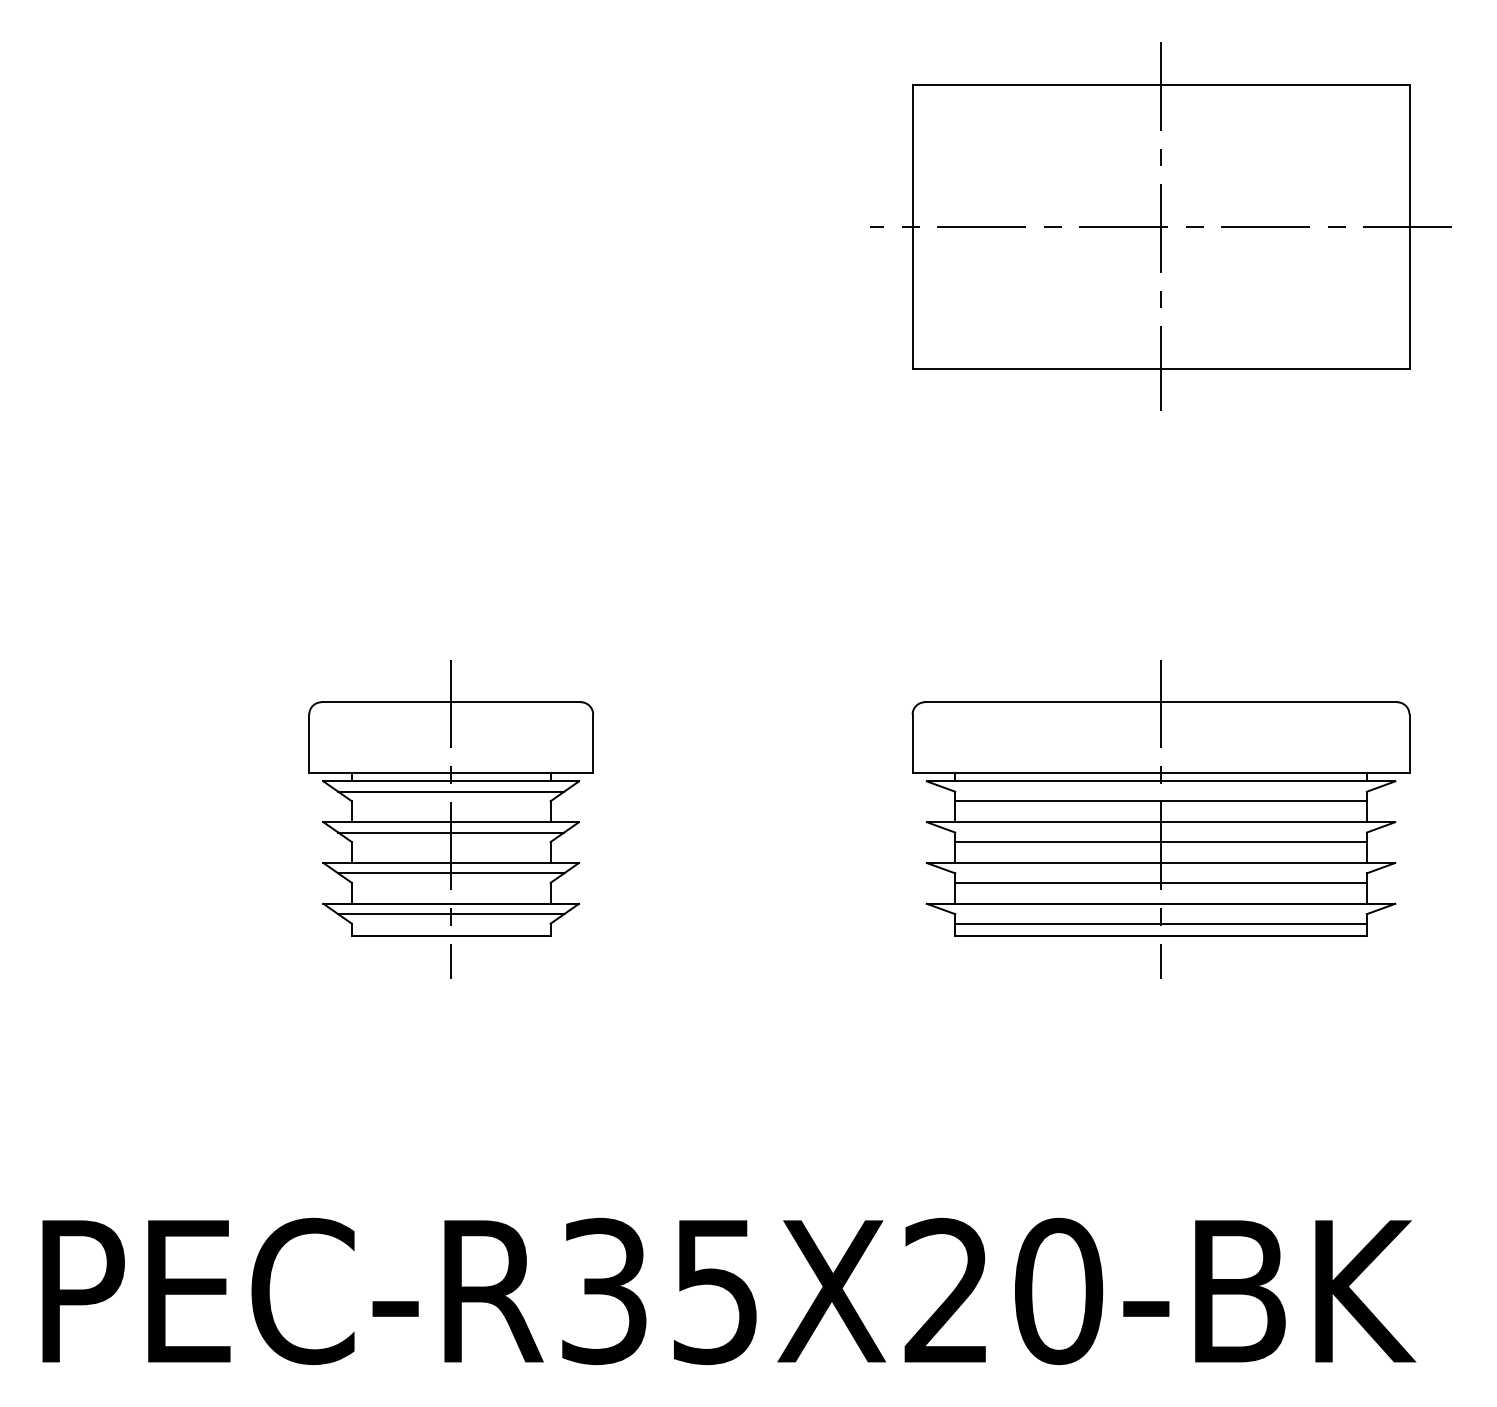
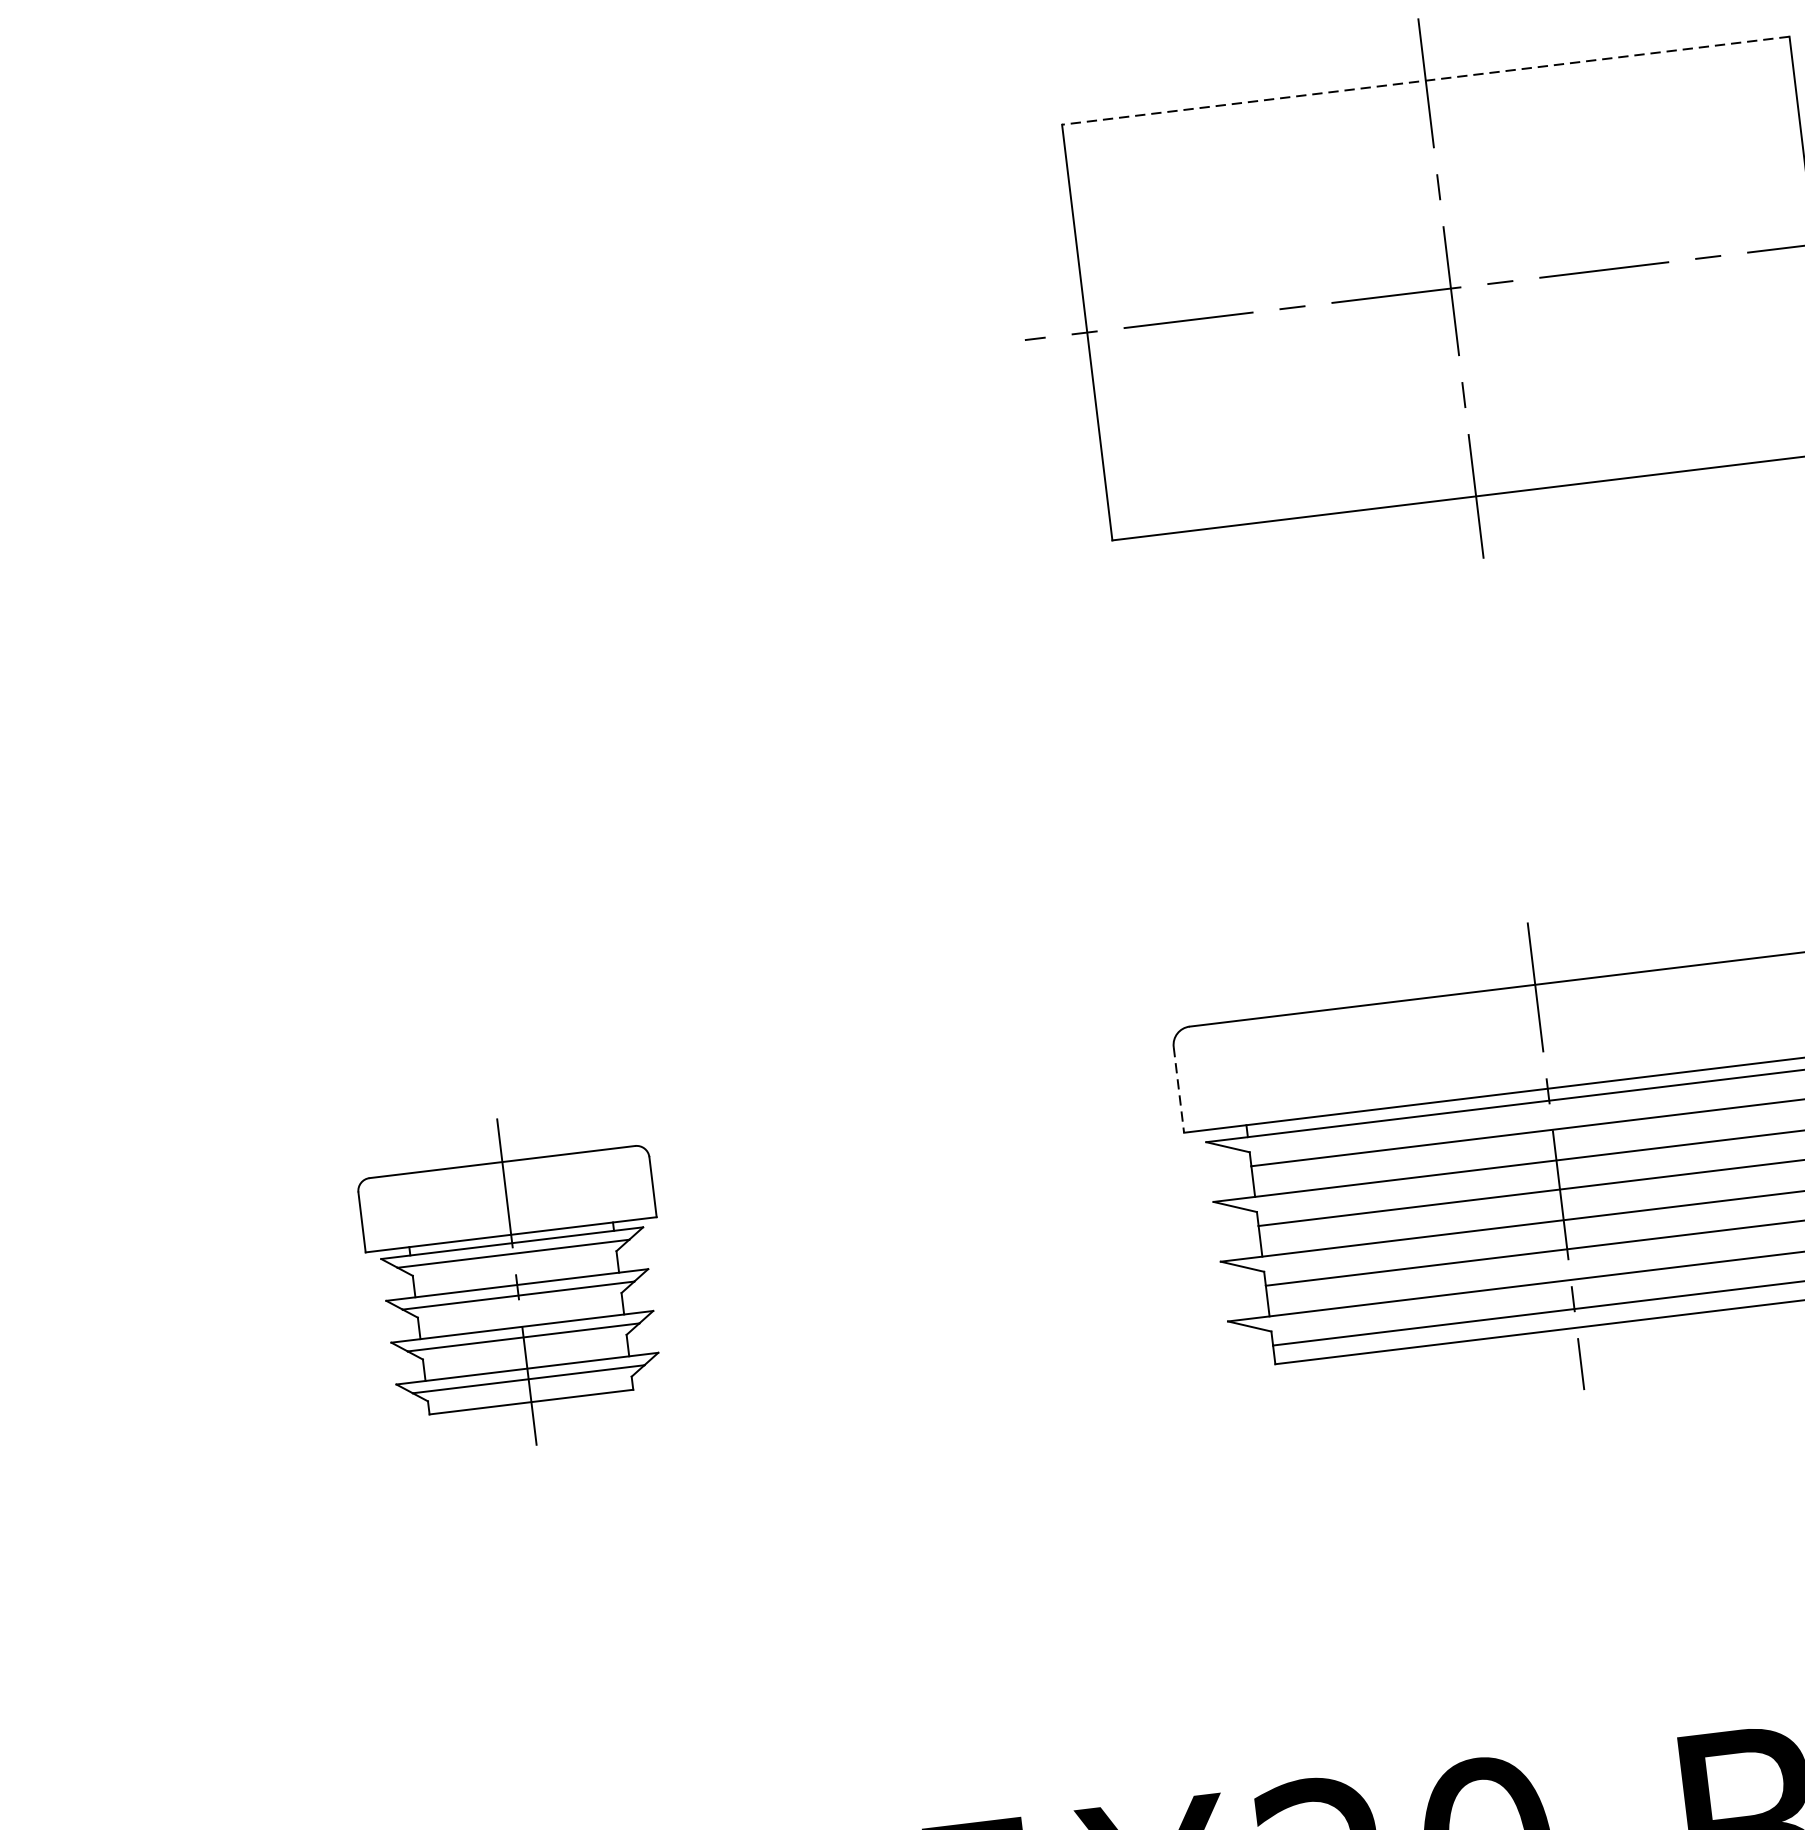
line: (1160, 84) -> (1424, 80), solid -> dashed
line: (912, 744) -> (1178, 1090), solid -> dashed
part: (451, 819) -> (517, 1282), size x0.7

